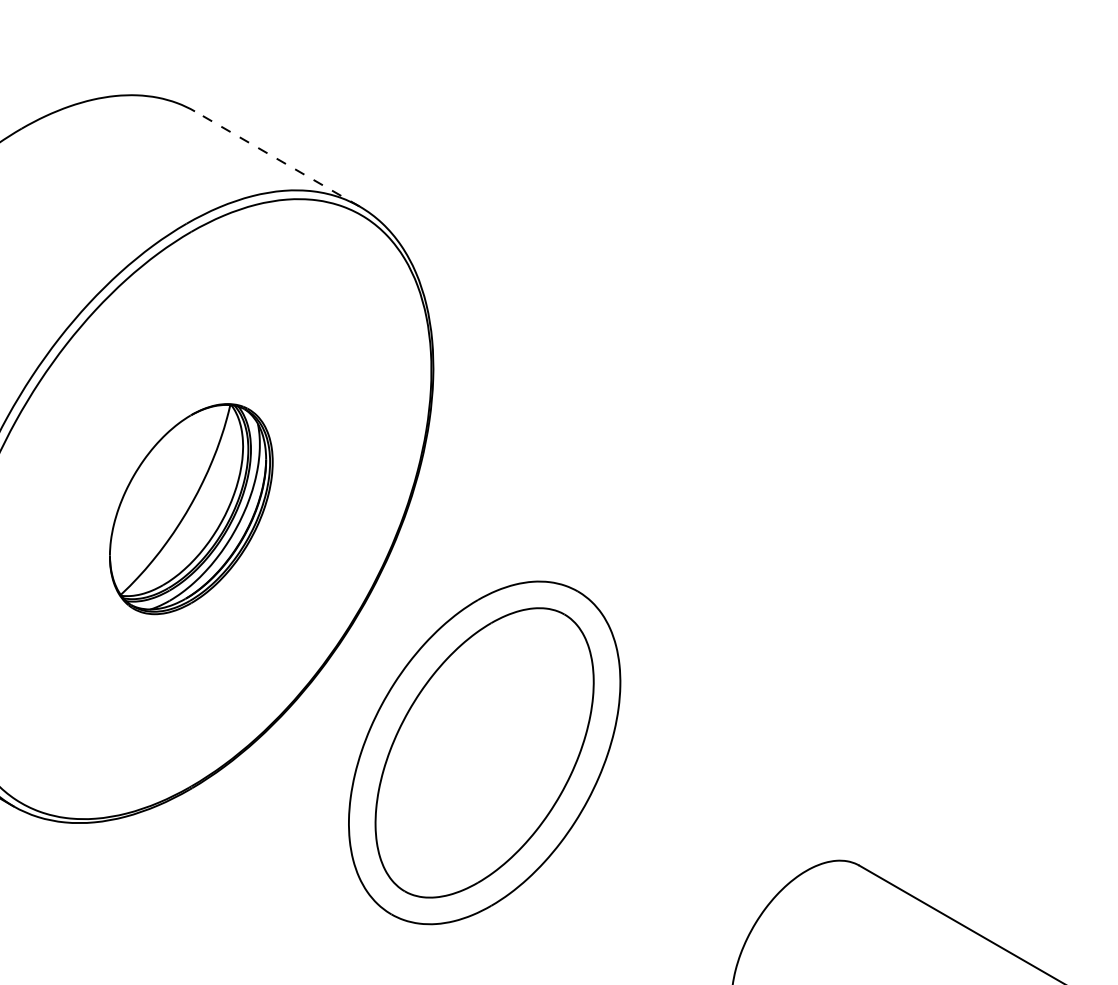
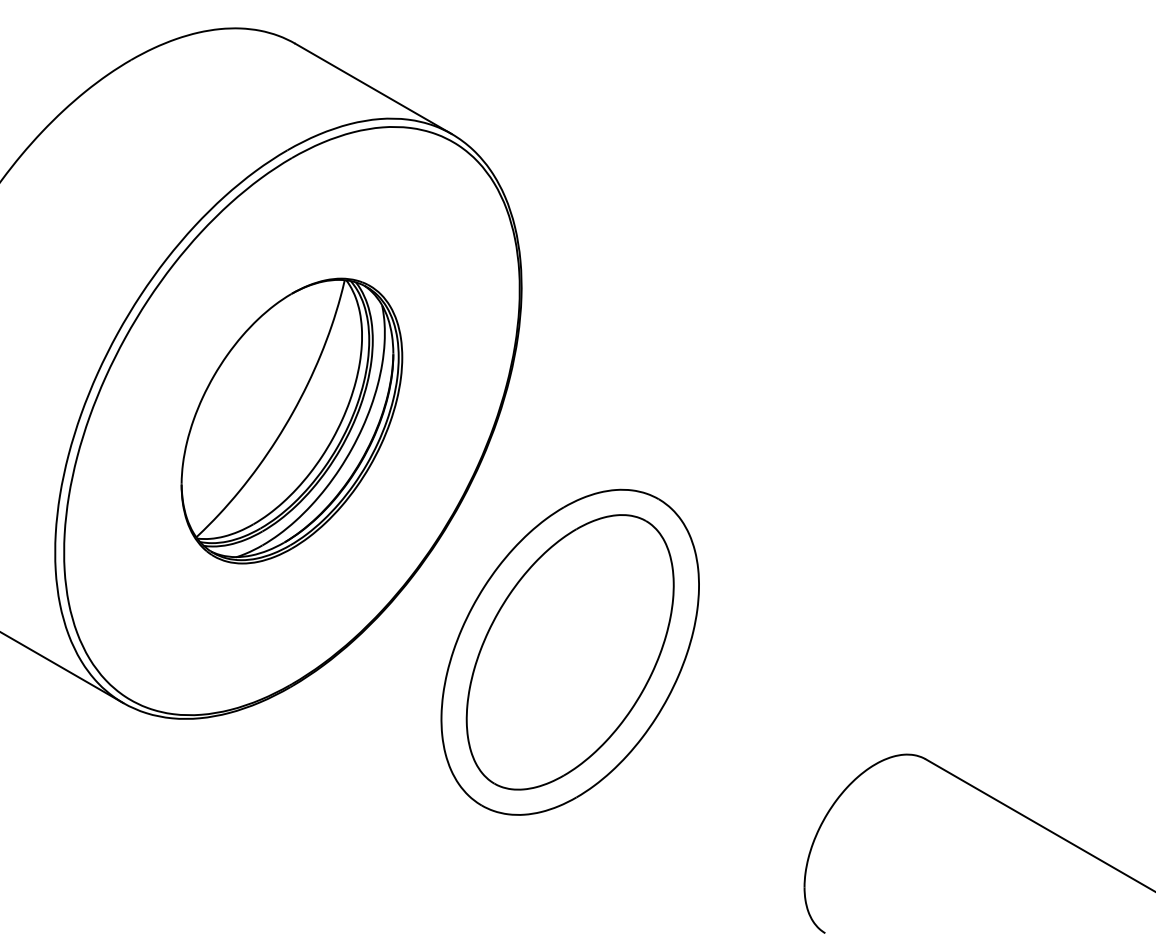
line: (277, 158) -> (373, 88), dashed -> solid
part: (190, 508) -> (291, 420), size x1.43

